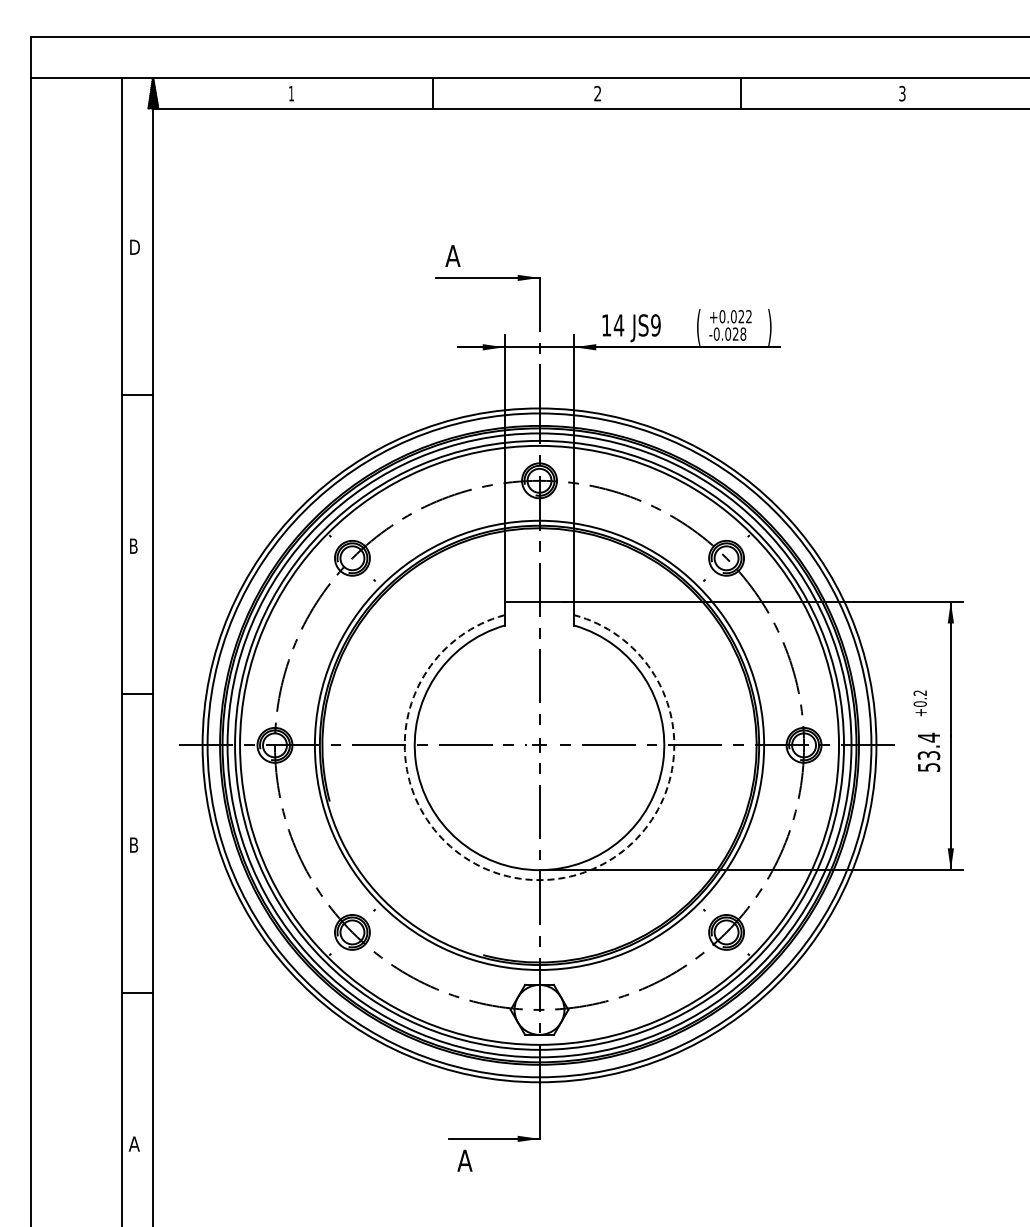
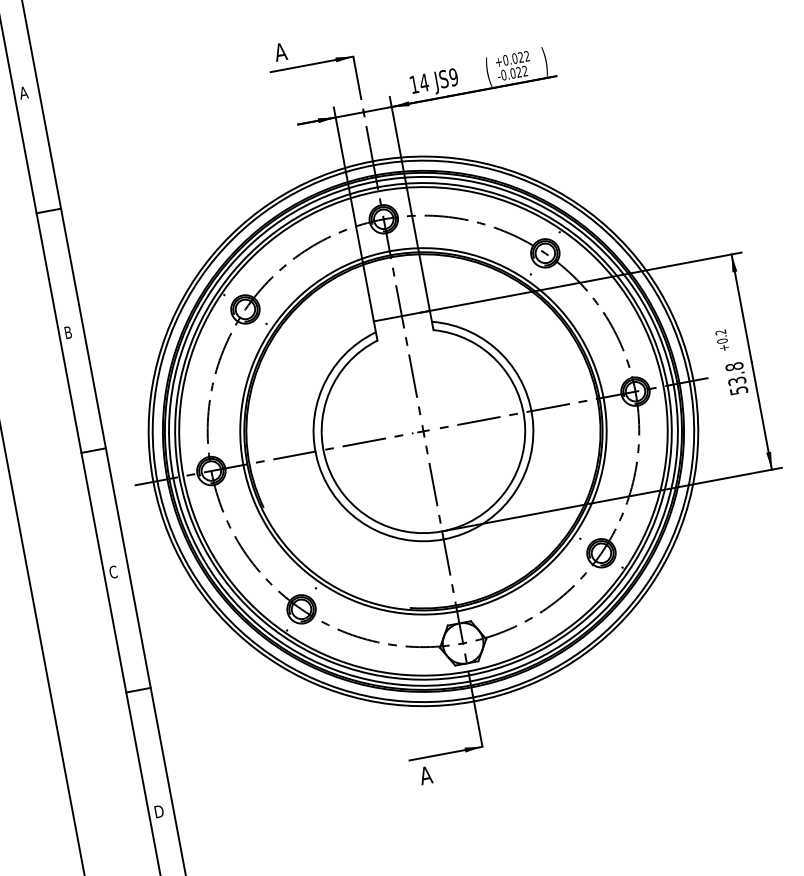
text: (133, 246) -> (23, 92), D -> A
text: (743, 333) -> (525, 70), -0.028 -> -0.022
text: (928, 737) -> (734, 366), 53.4 -> 53.8
text: (133, 844) -> (112, 571), B -> C
arc: (539, 880) -> (443, 539), dashed -> solid
text: (134, 1143) -> (158, 811), A -> D

